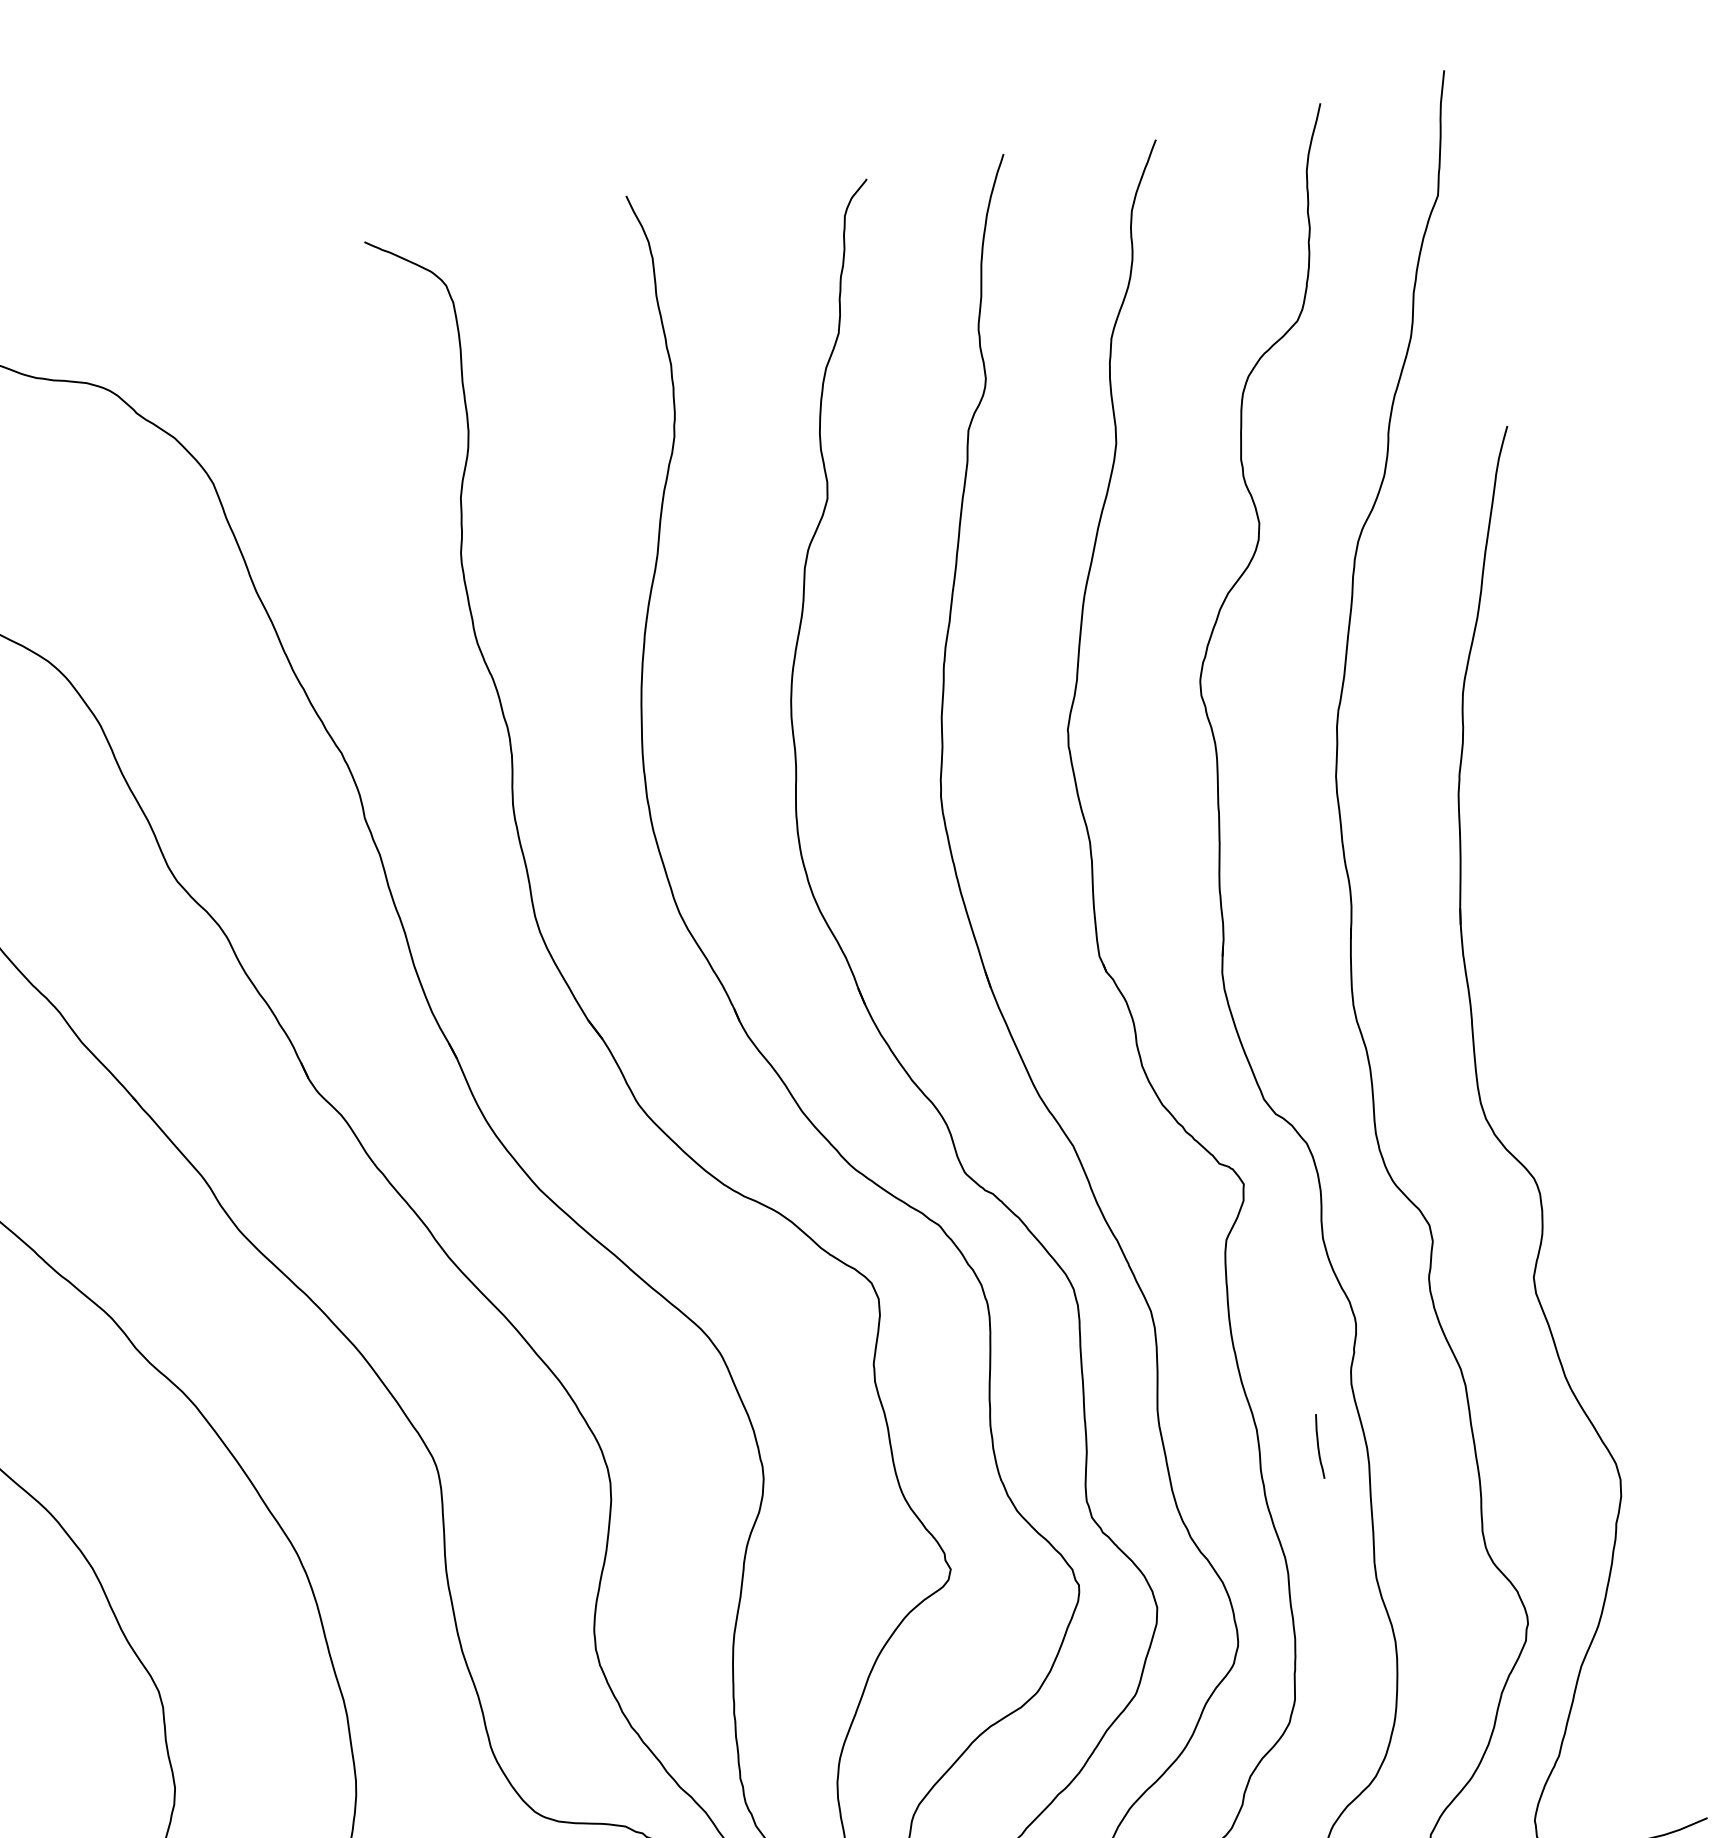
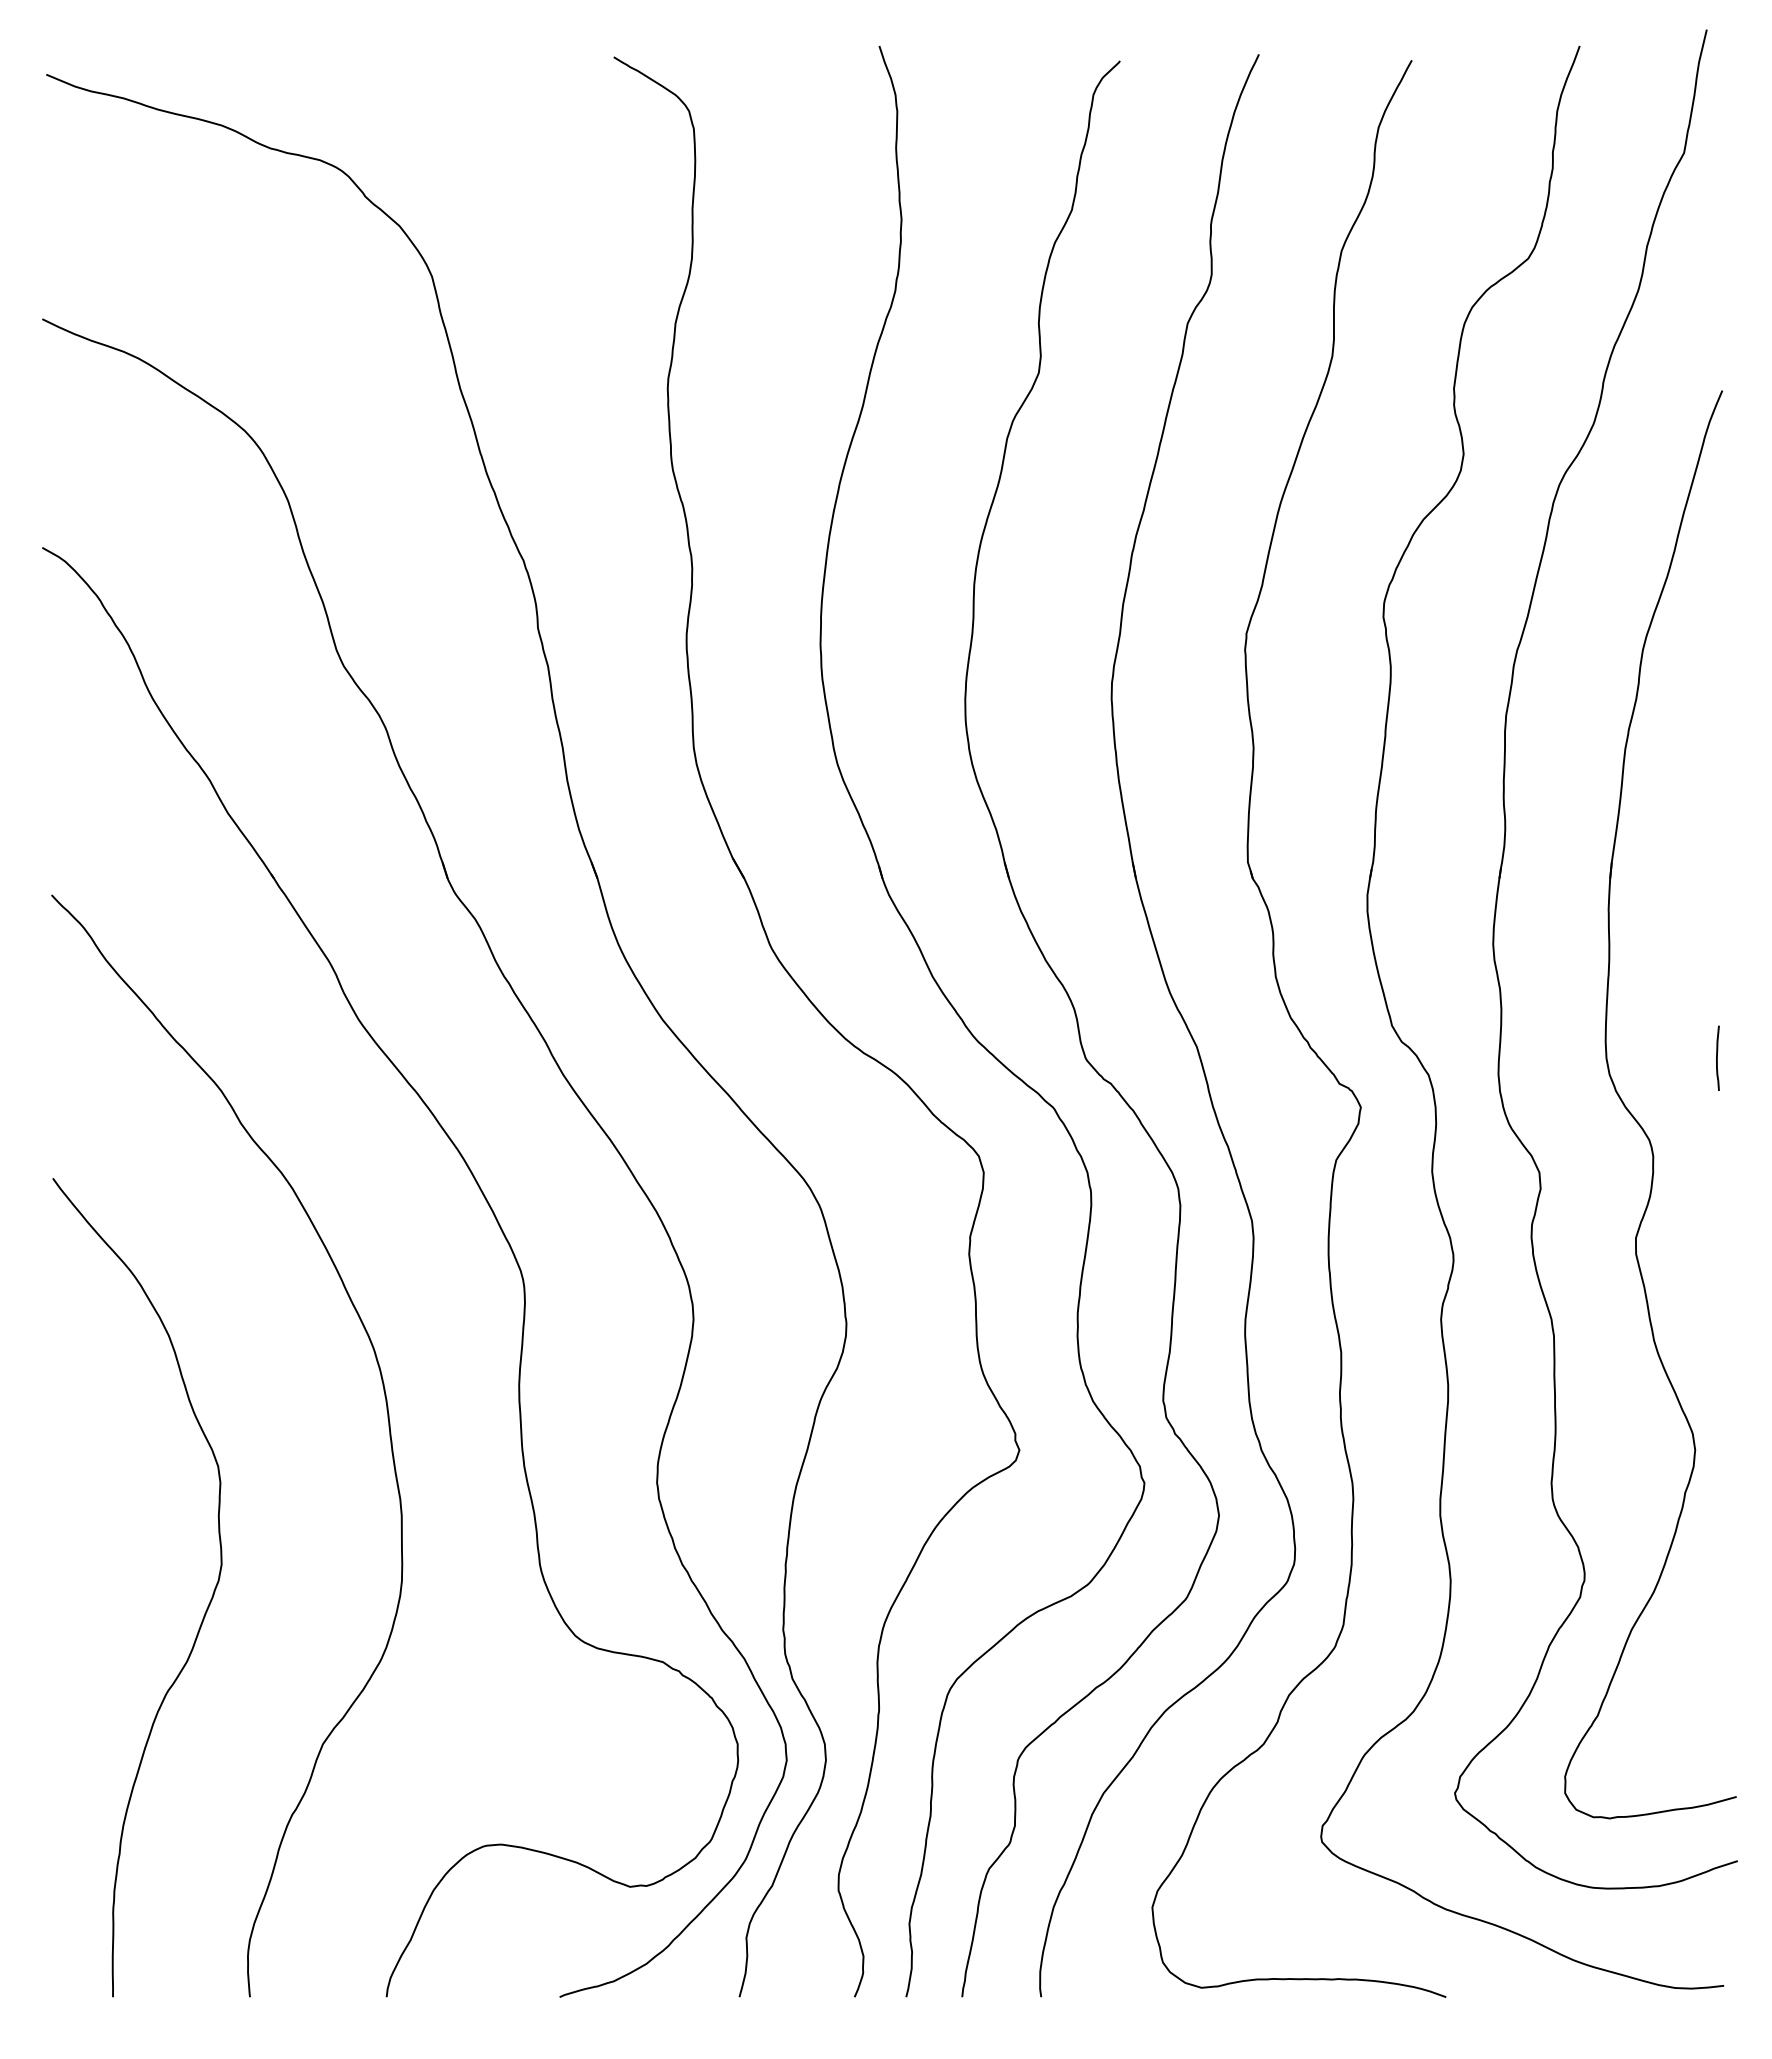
line: (1318, 1445) -> (1717, 1057), moved

